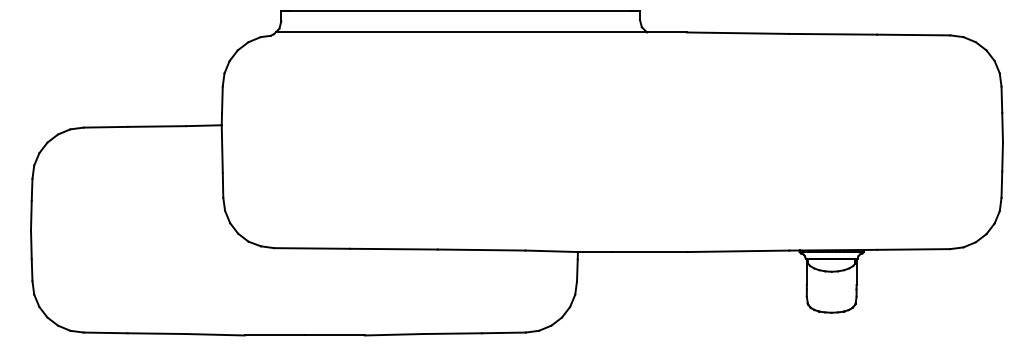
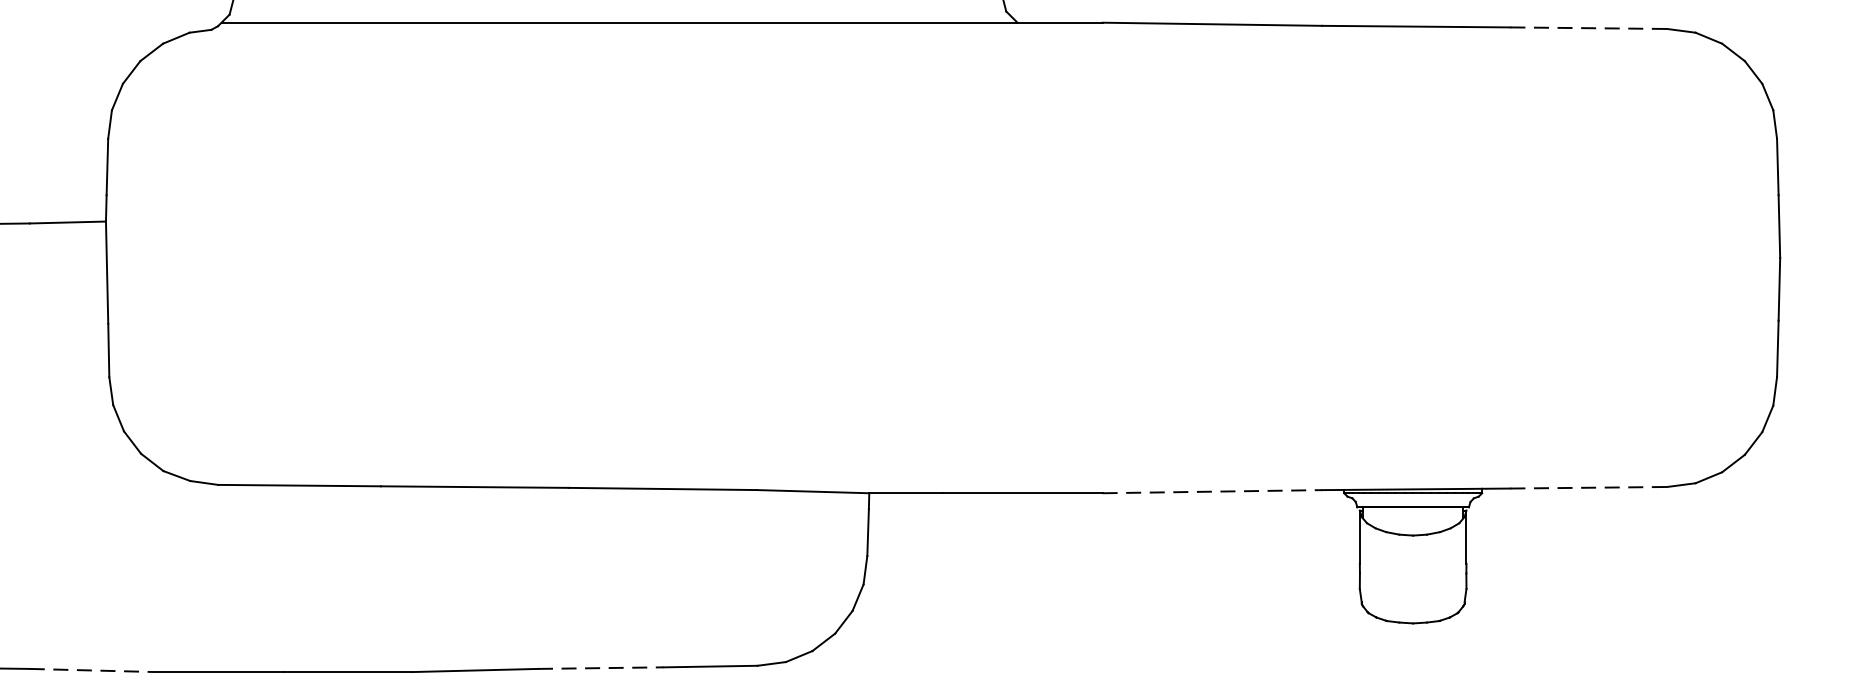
line: (913, 35) -> (1588, 29), solid -> dashed
line: (913, 249) -> (1588, 487), solid -> dashed
line: (738, 251) -> (1213, 492), solid -> dashed
line: (453, 333) -> (602, 667), solid -> dashed
line: (215, 334) -> (92, 669), solid -> dashed

